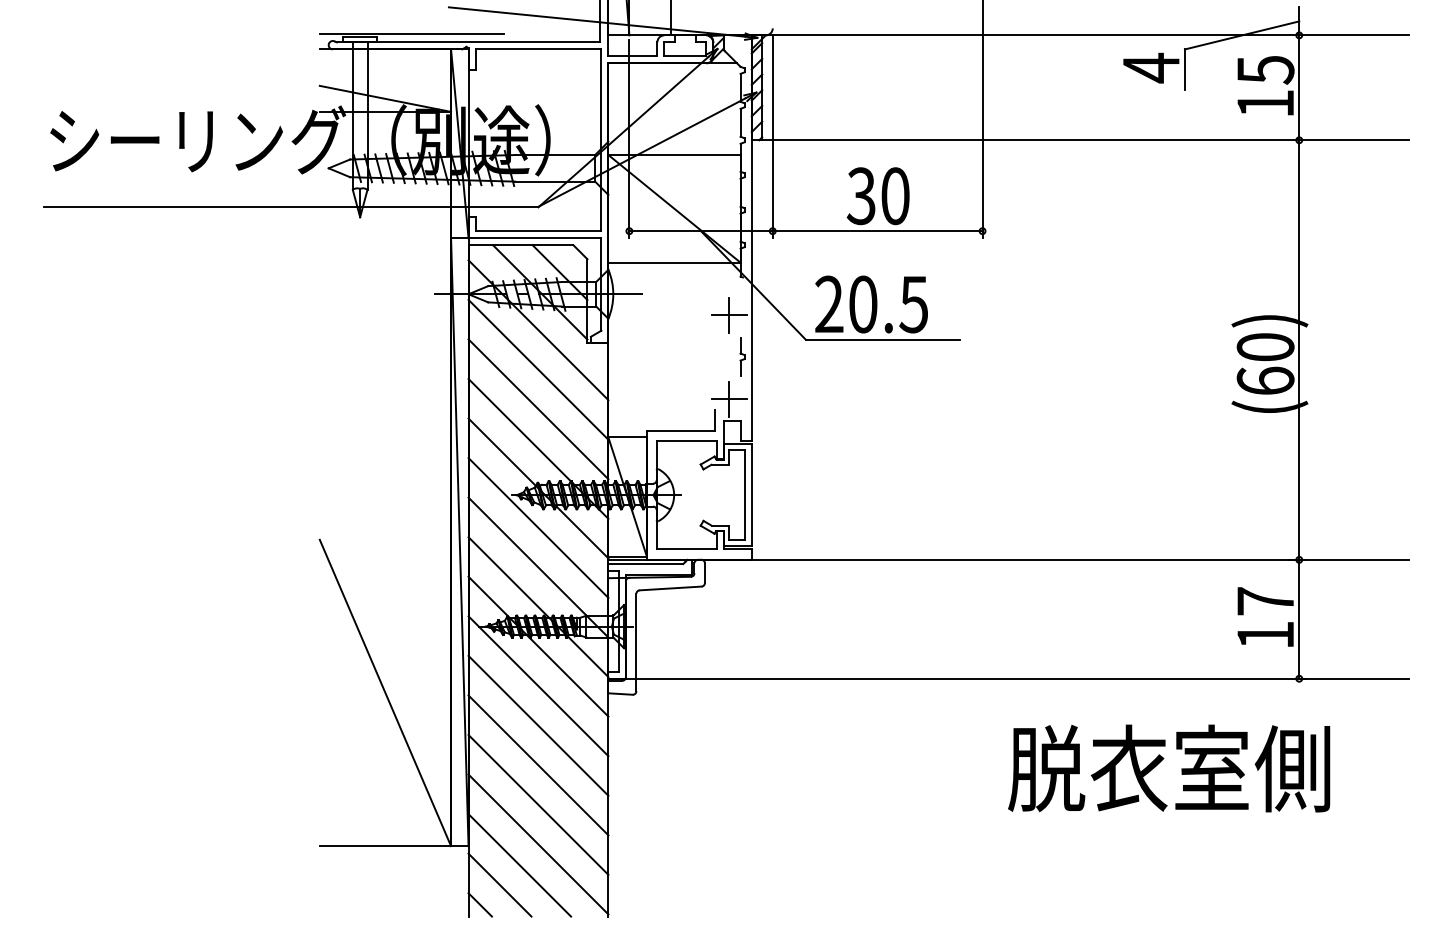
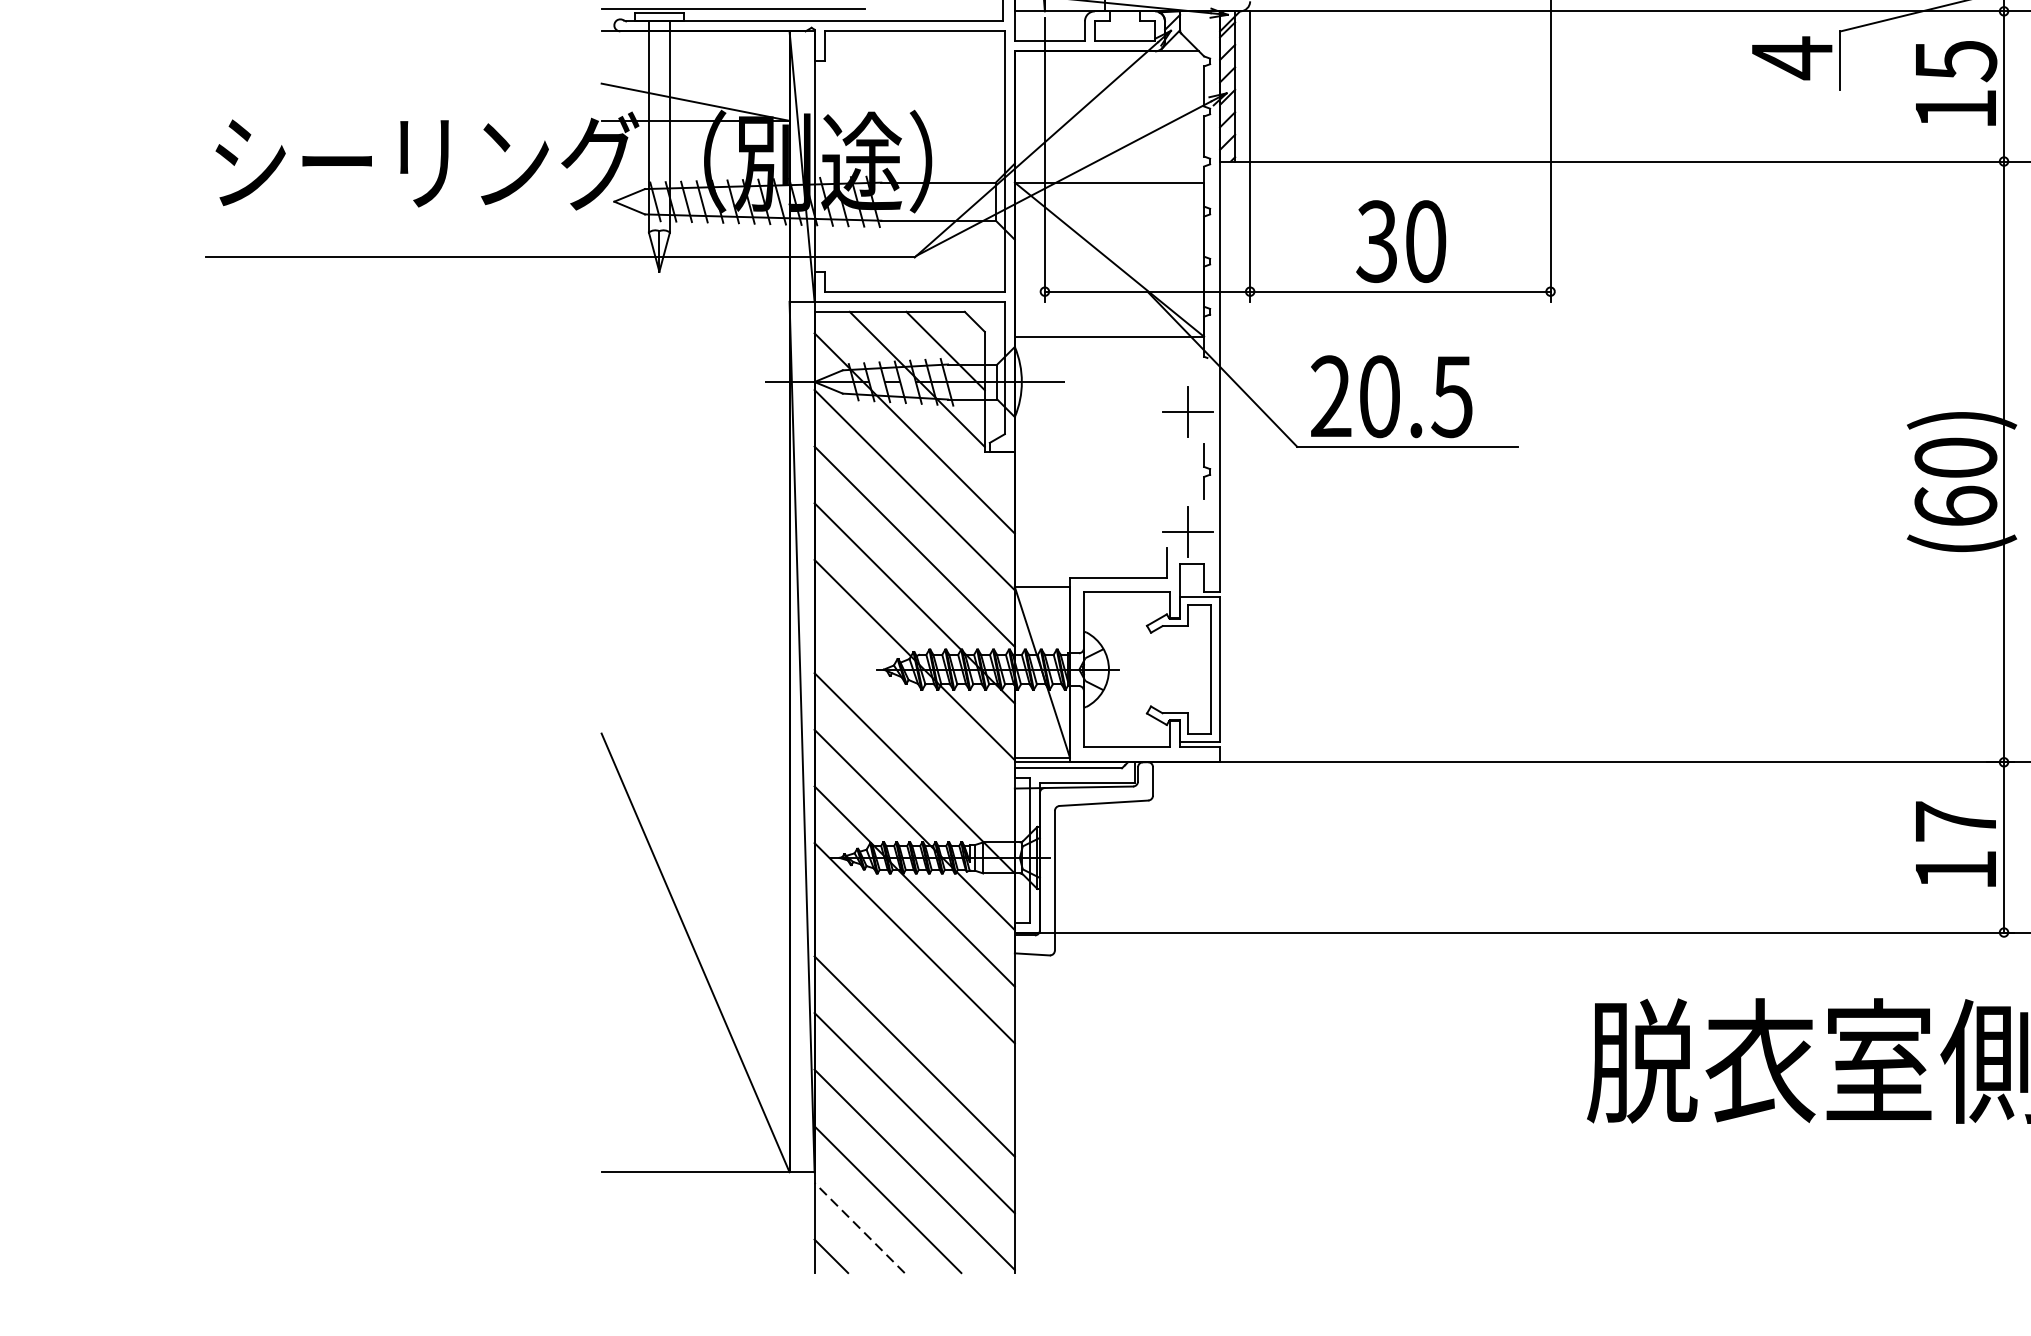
line: (538, 527) -> (914, 715), removed
line: (538, 725) -> (914, 999), removed
line: (500, 885) -> (860, 1228), solid -> dashed

